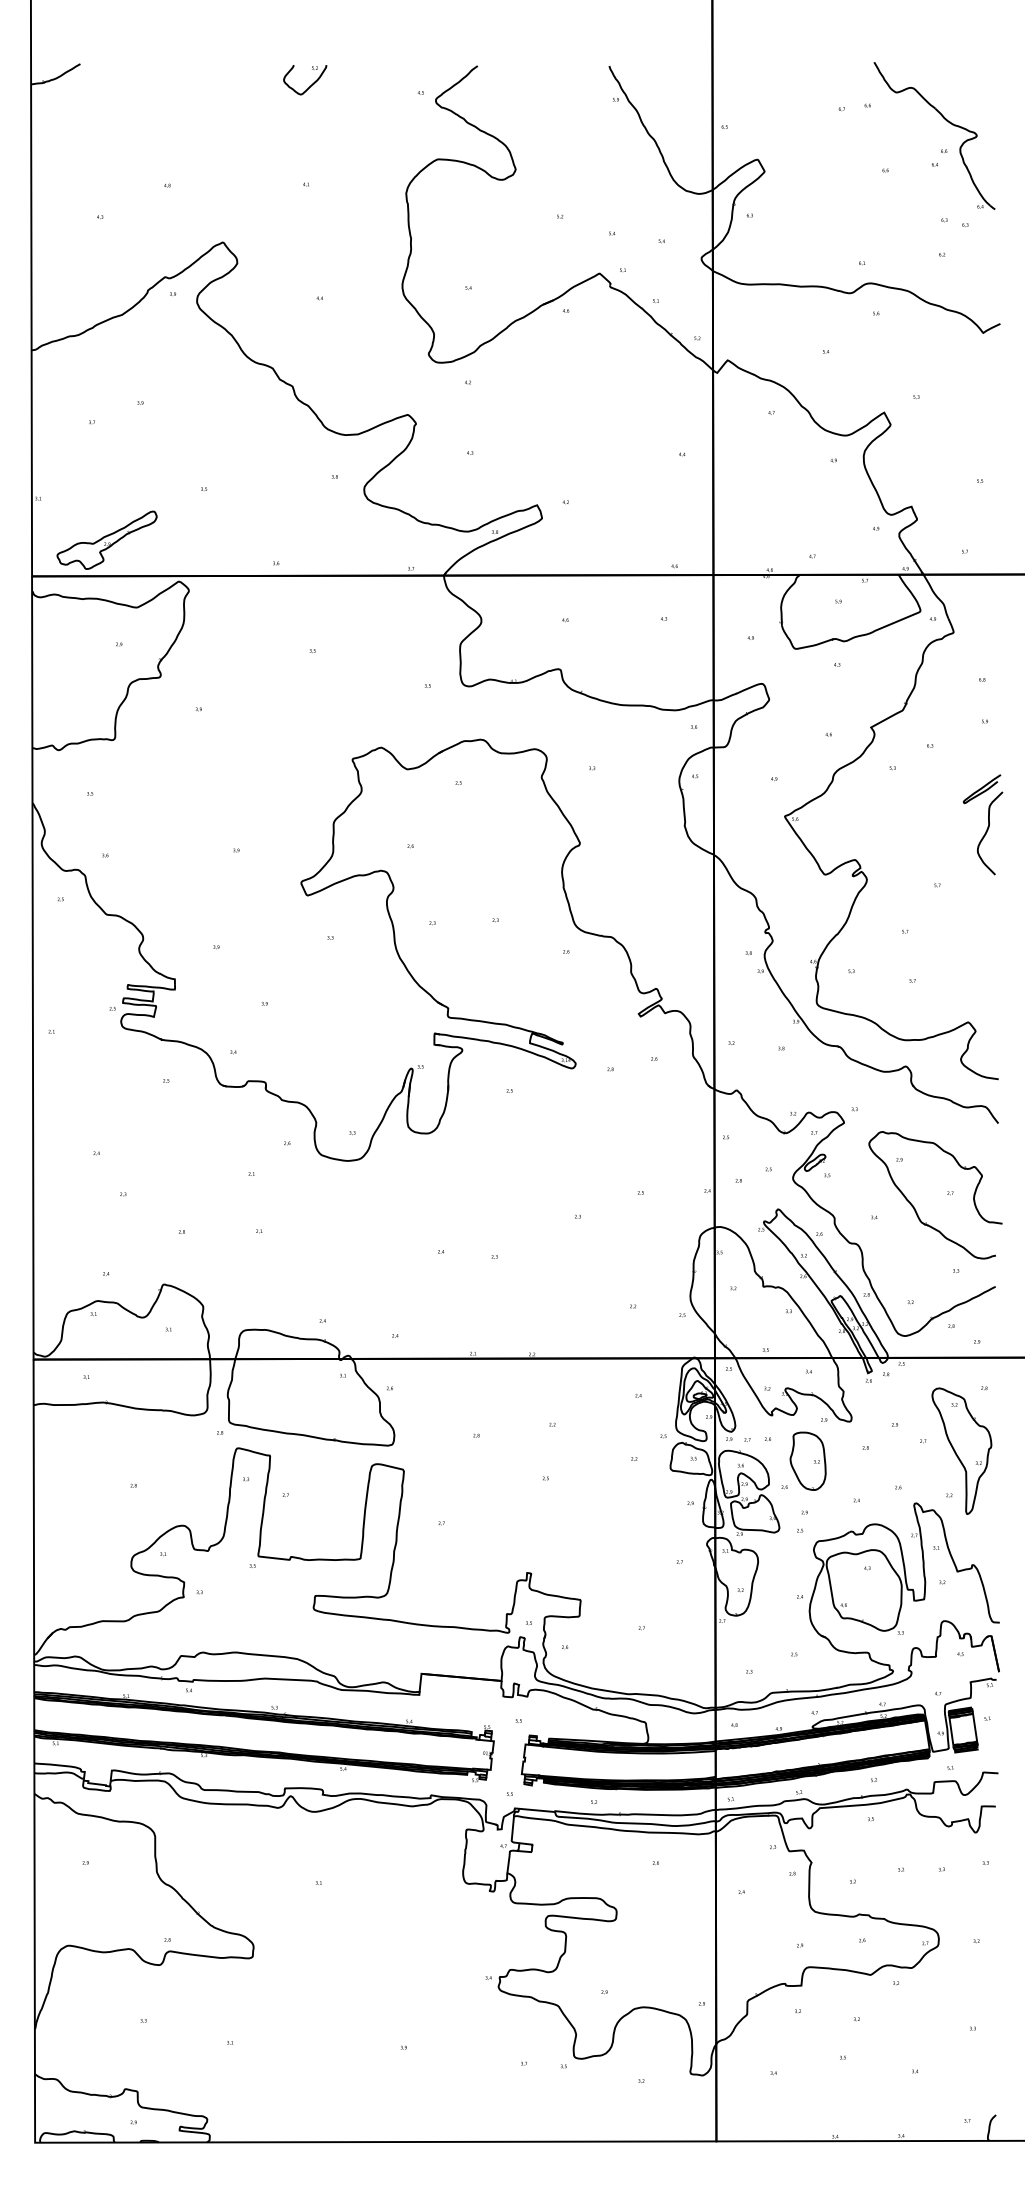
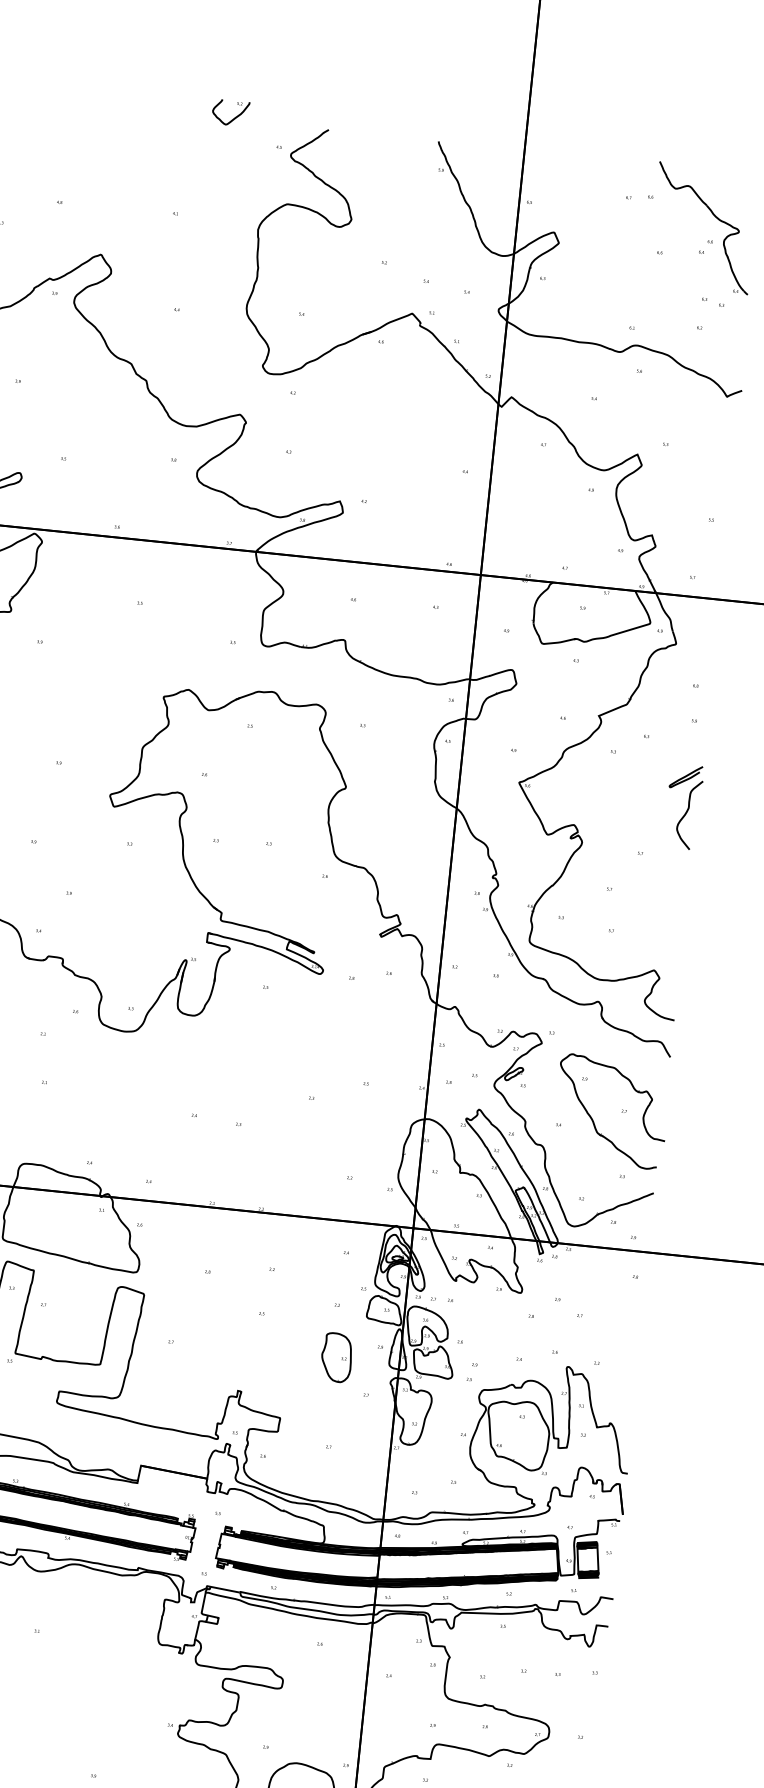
part: (310, 85) -> (234, 117), moved
part: (961, 1450) -> (610, 1326), removed
part: (807, 1460) -> (336, 1356), moved

